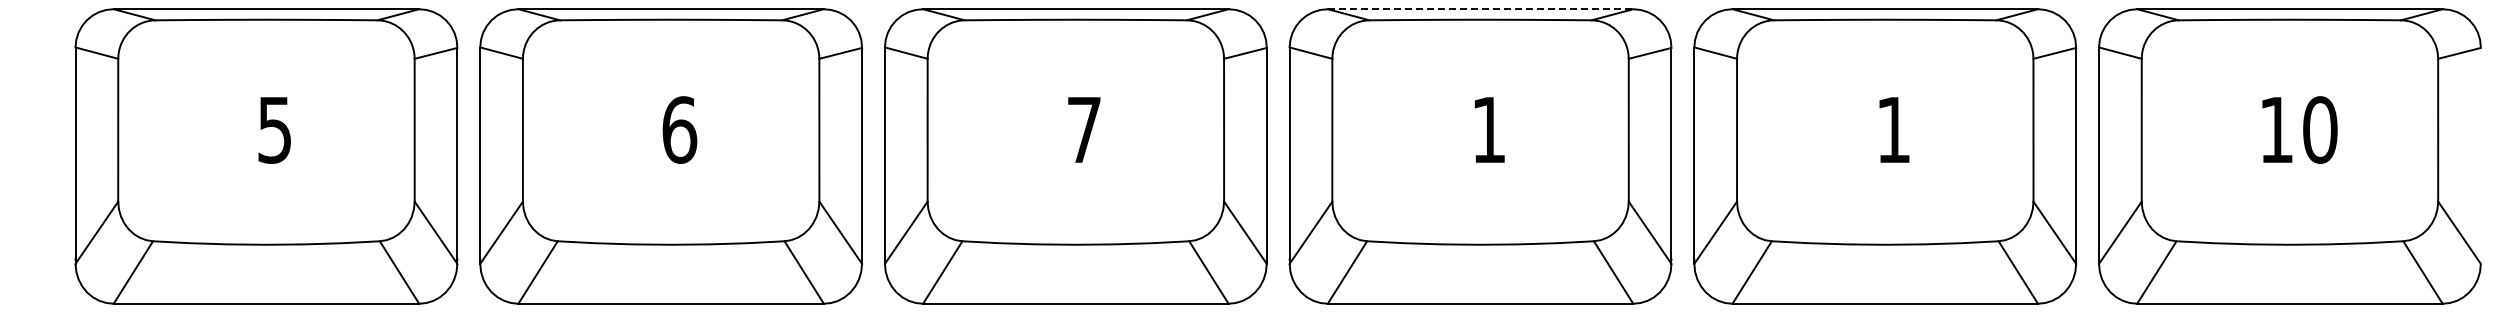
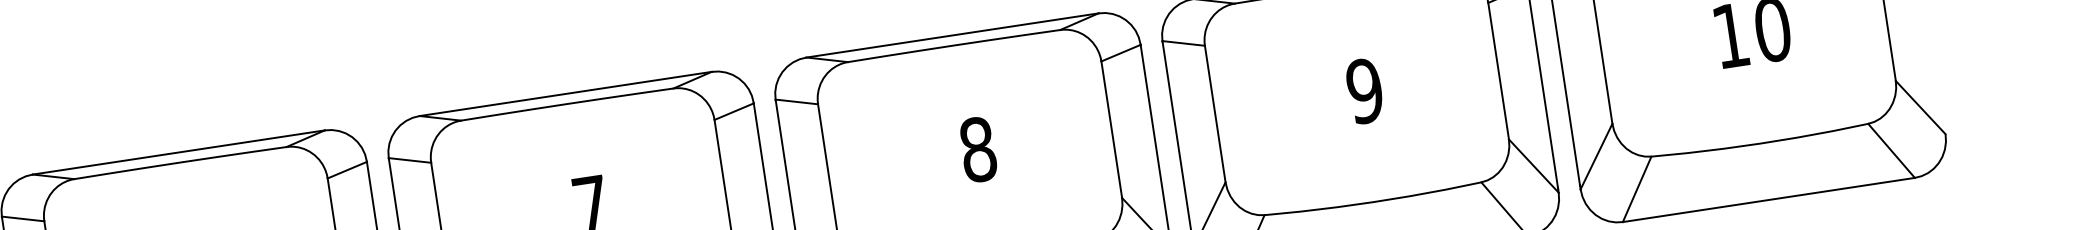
line: (1480, 9) -> (952, 35), dashed -> solid
text: (1489, 129) -> (978, 149), 1 -> 8
text: (1893, 129) -> (1364, 90), 1 -> 9

